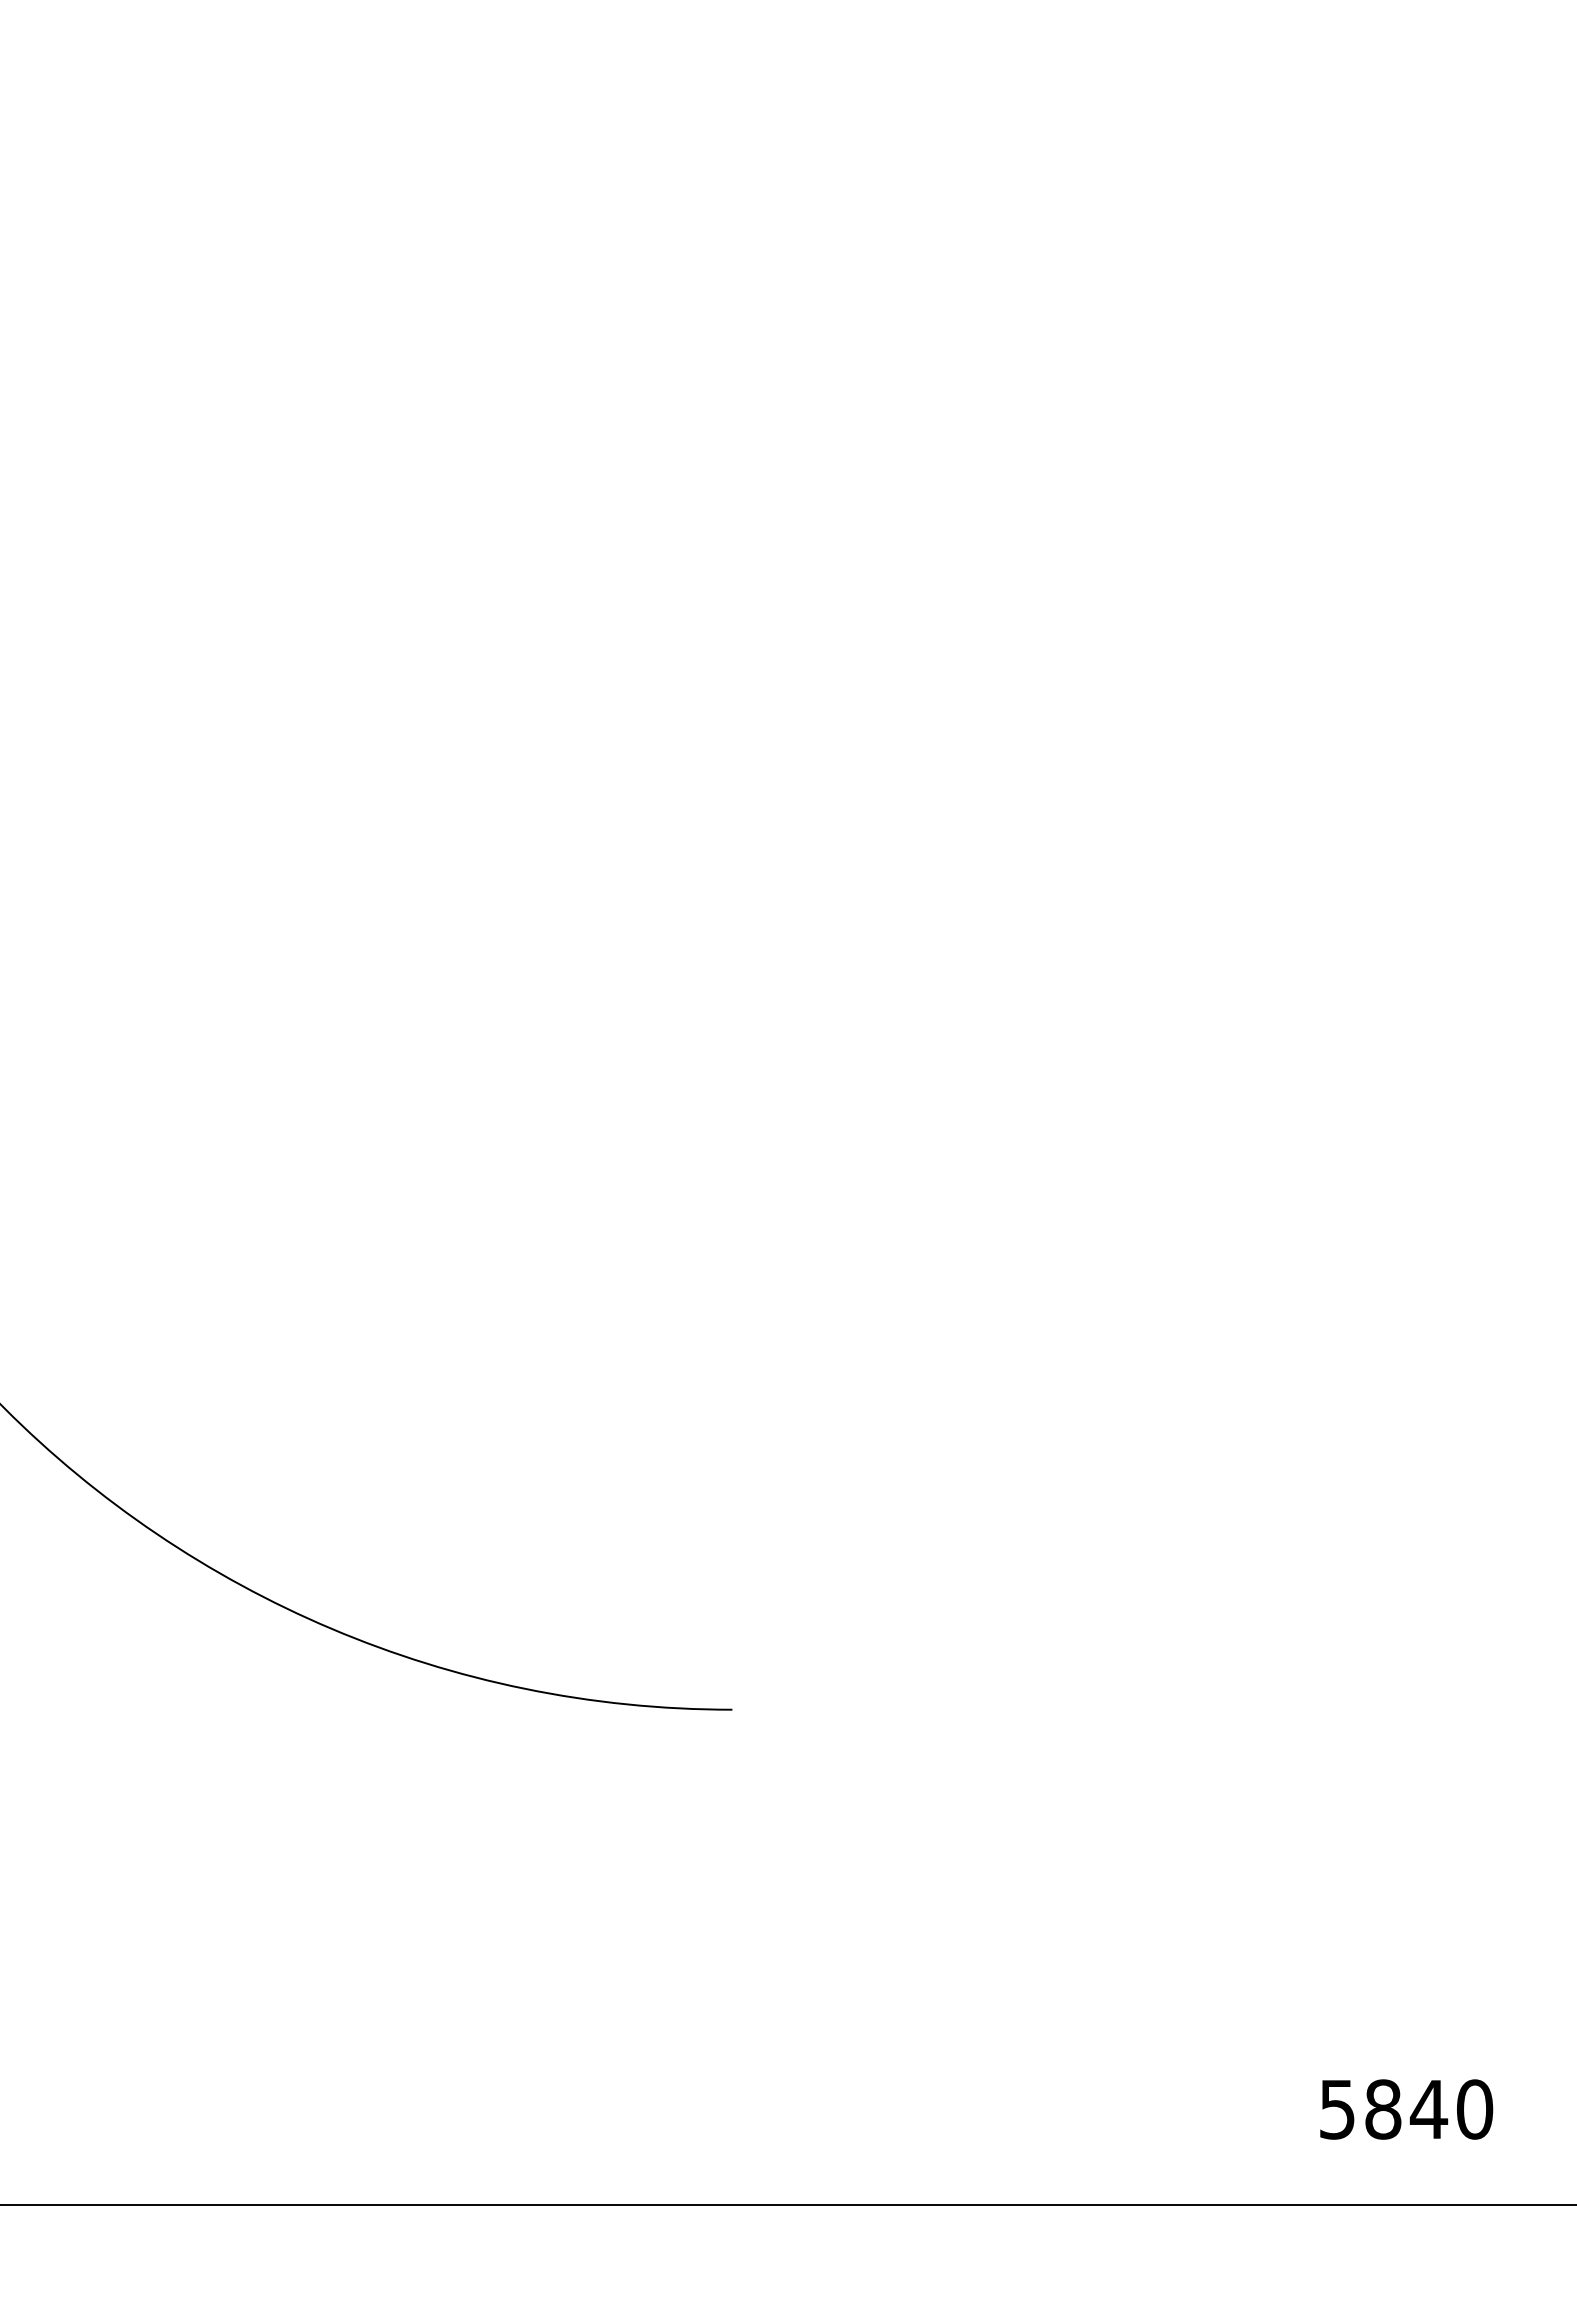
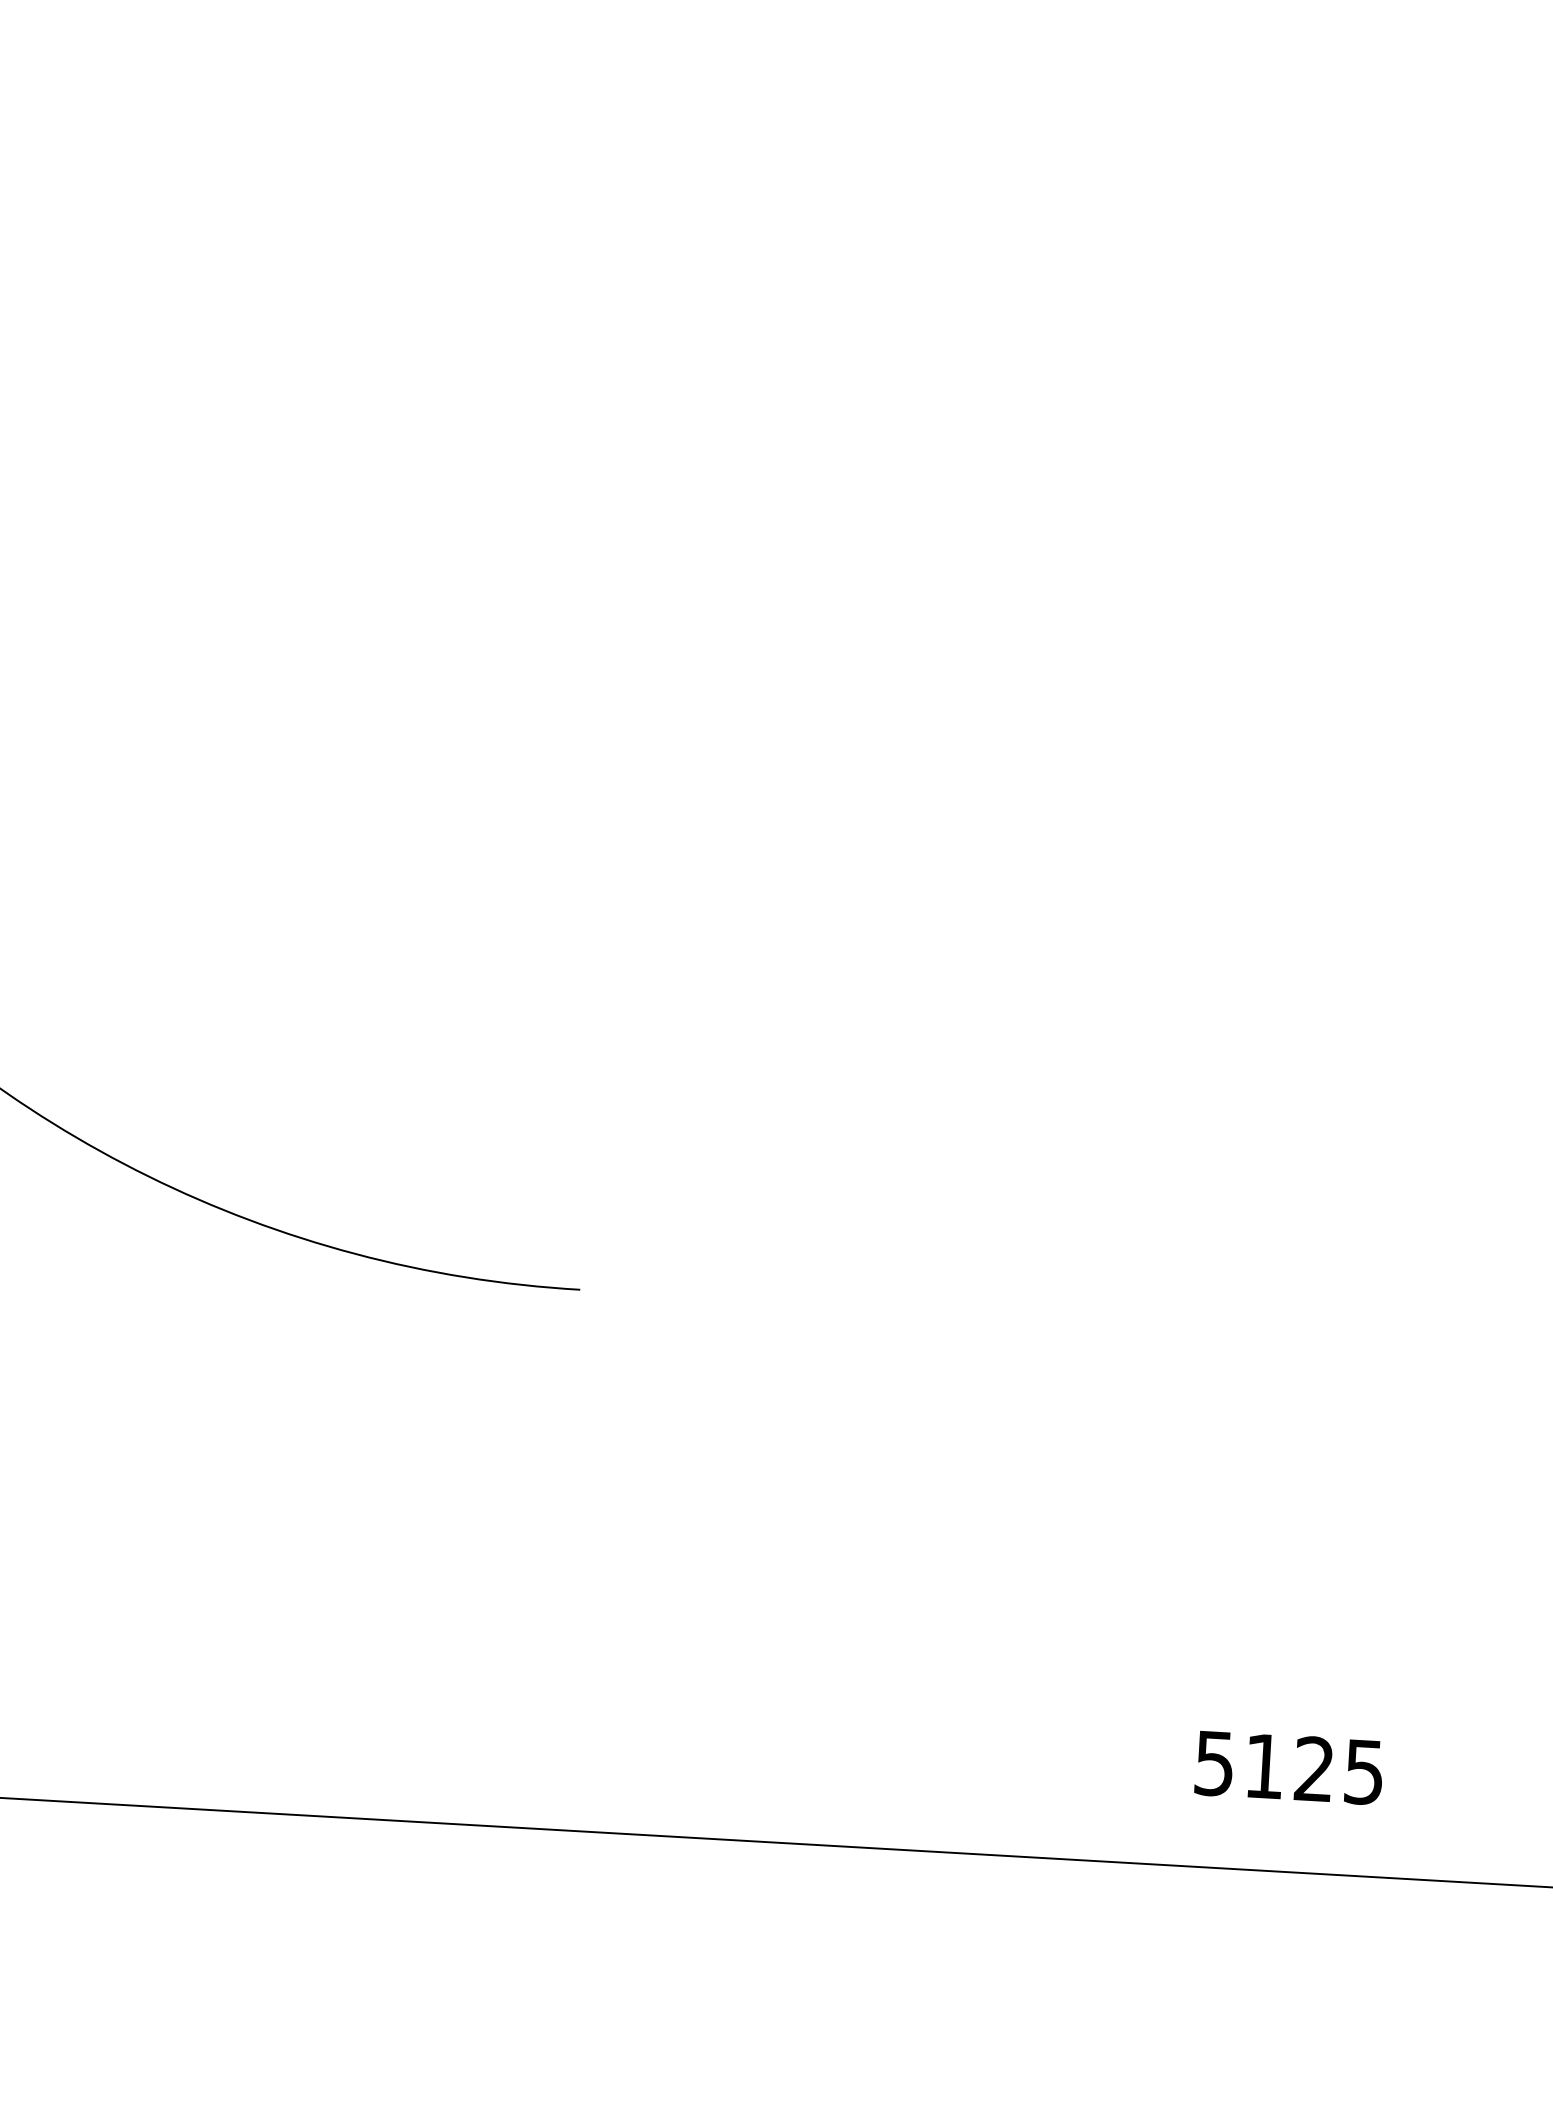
text: (1429, 2109) -> (1314, 1769), 5840 -> 5125

